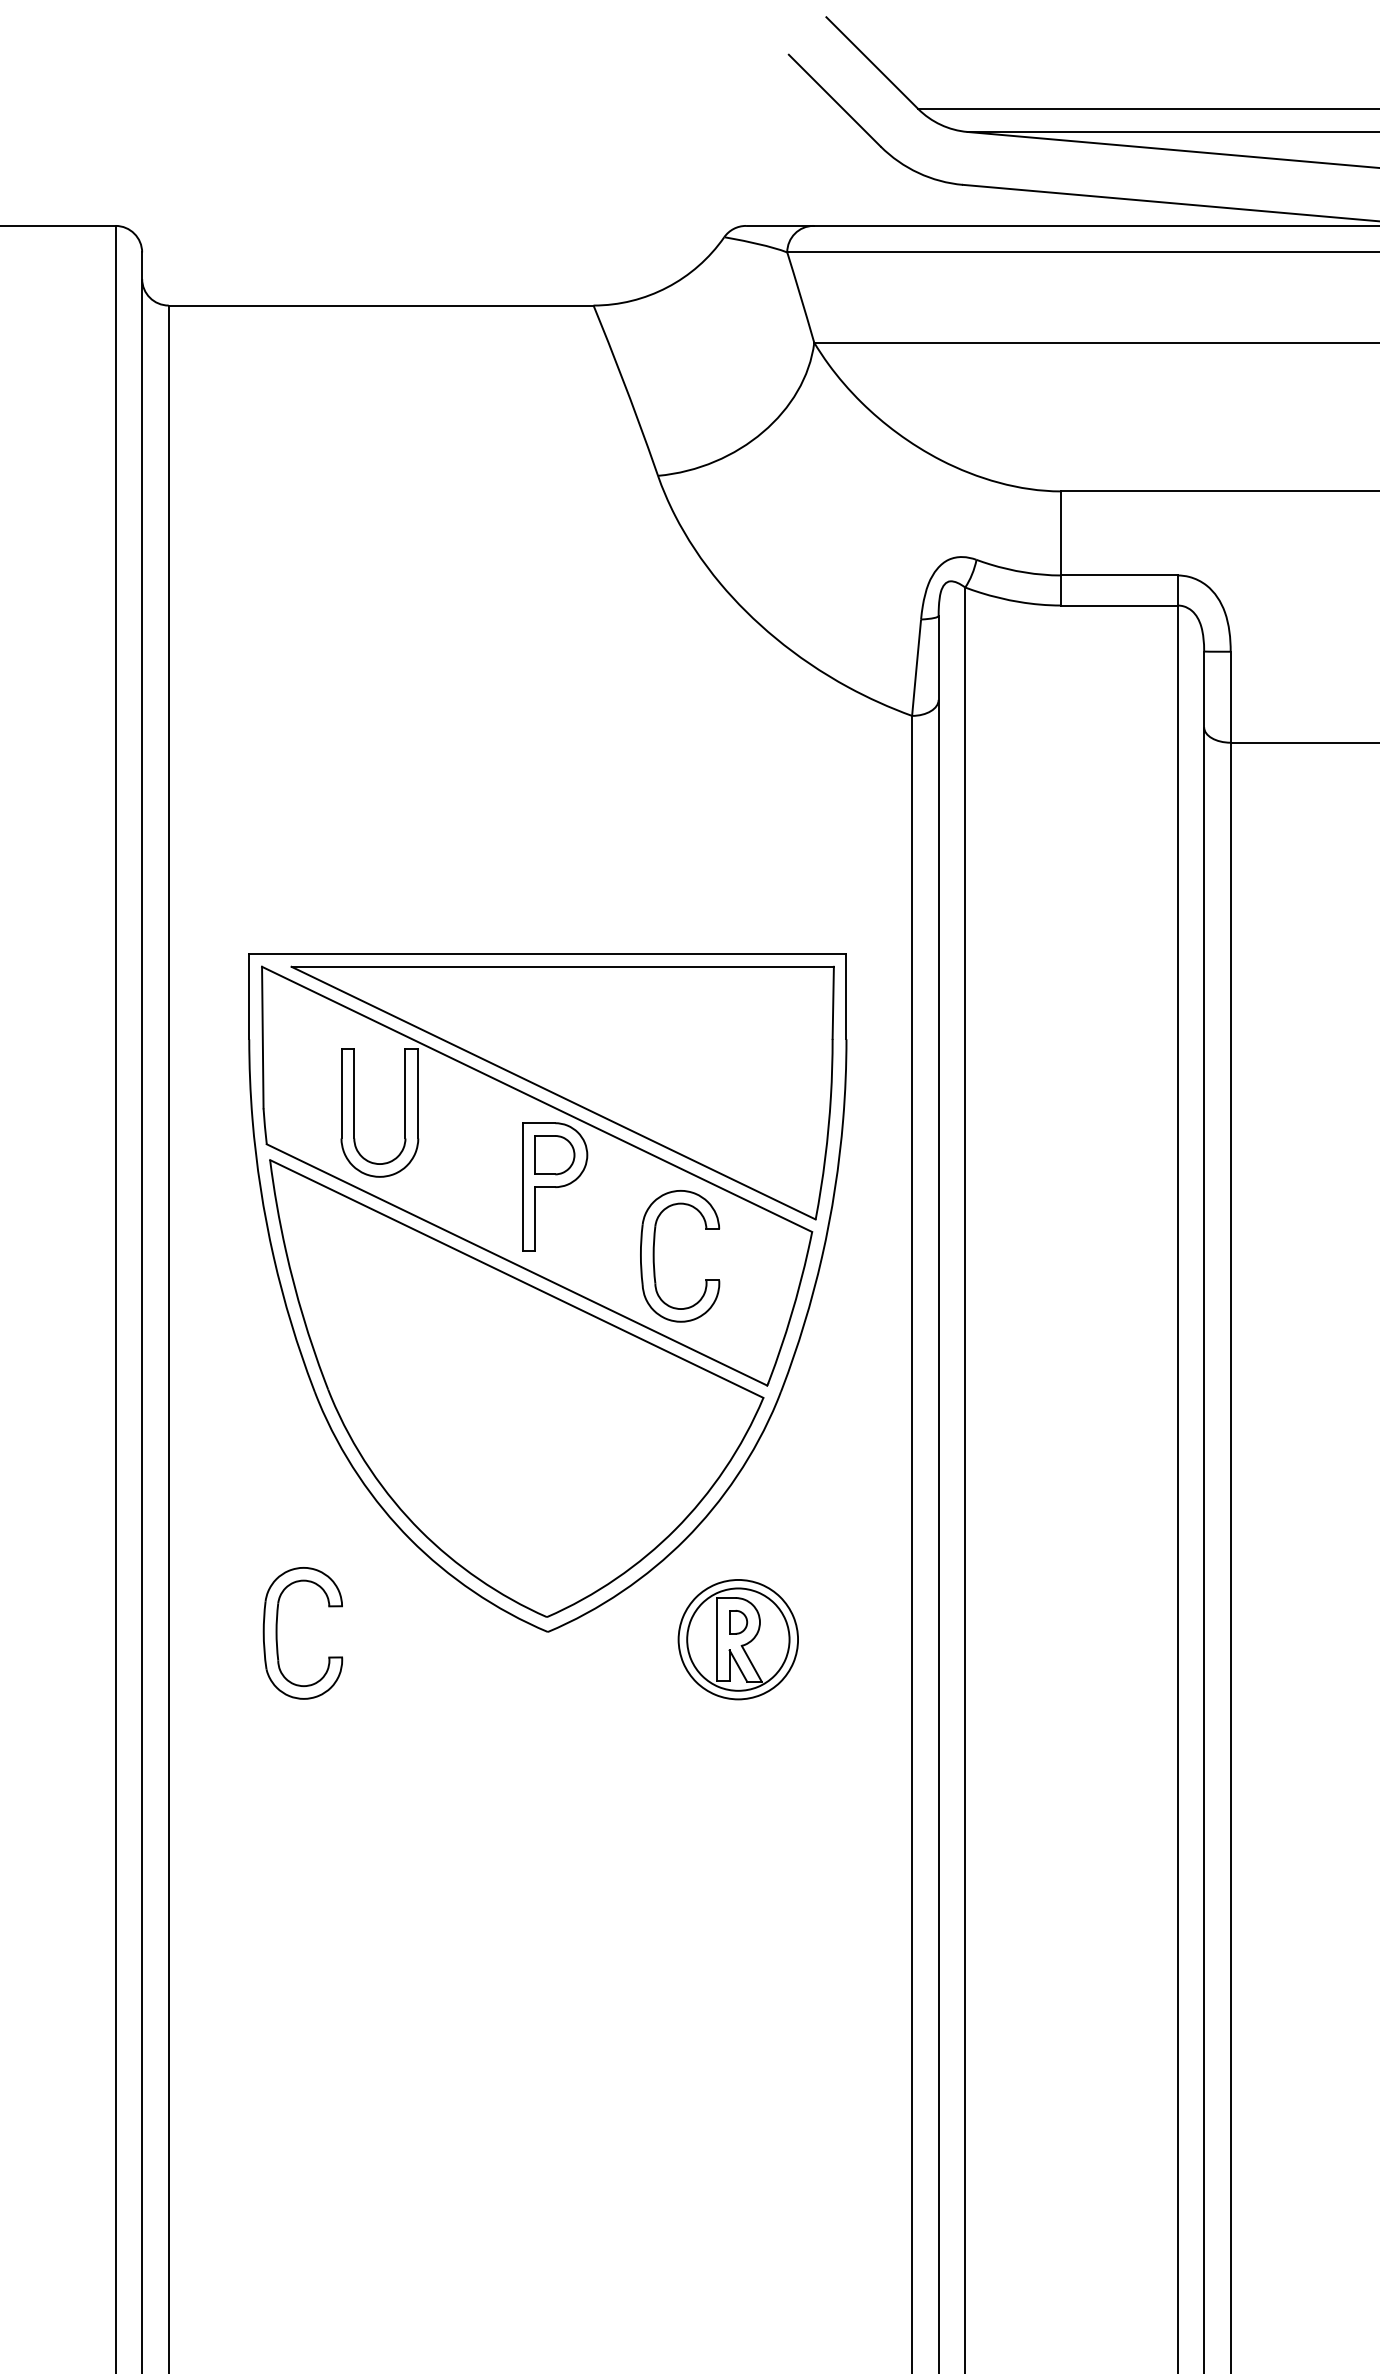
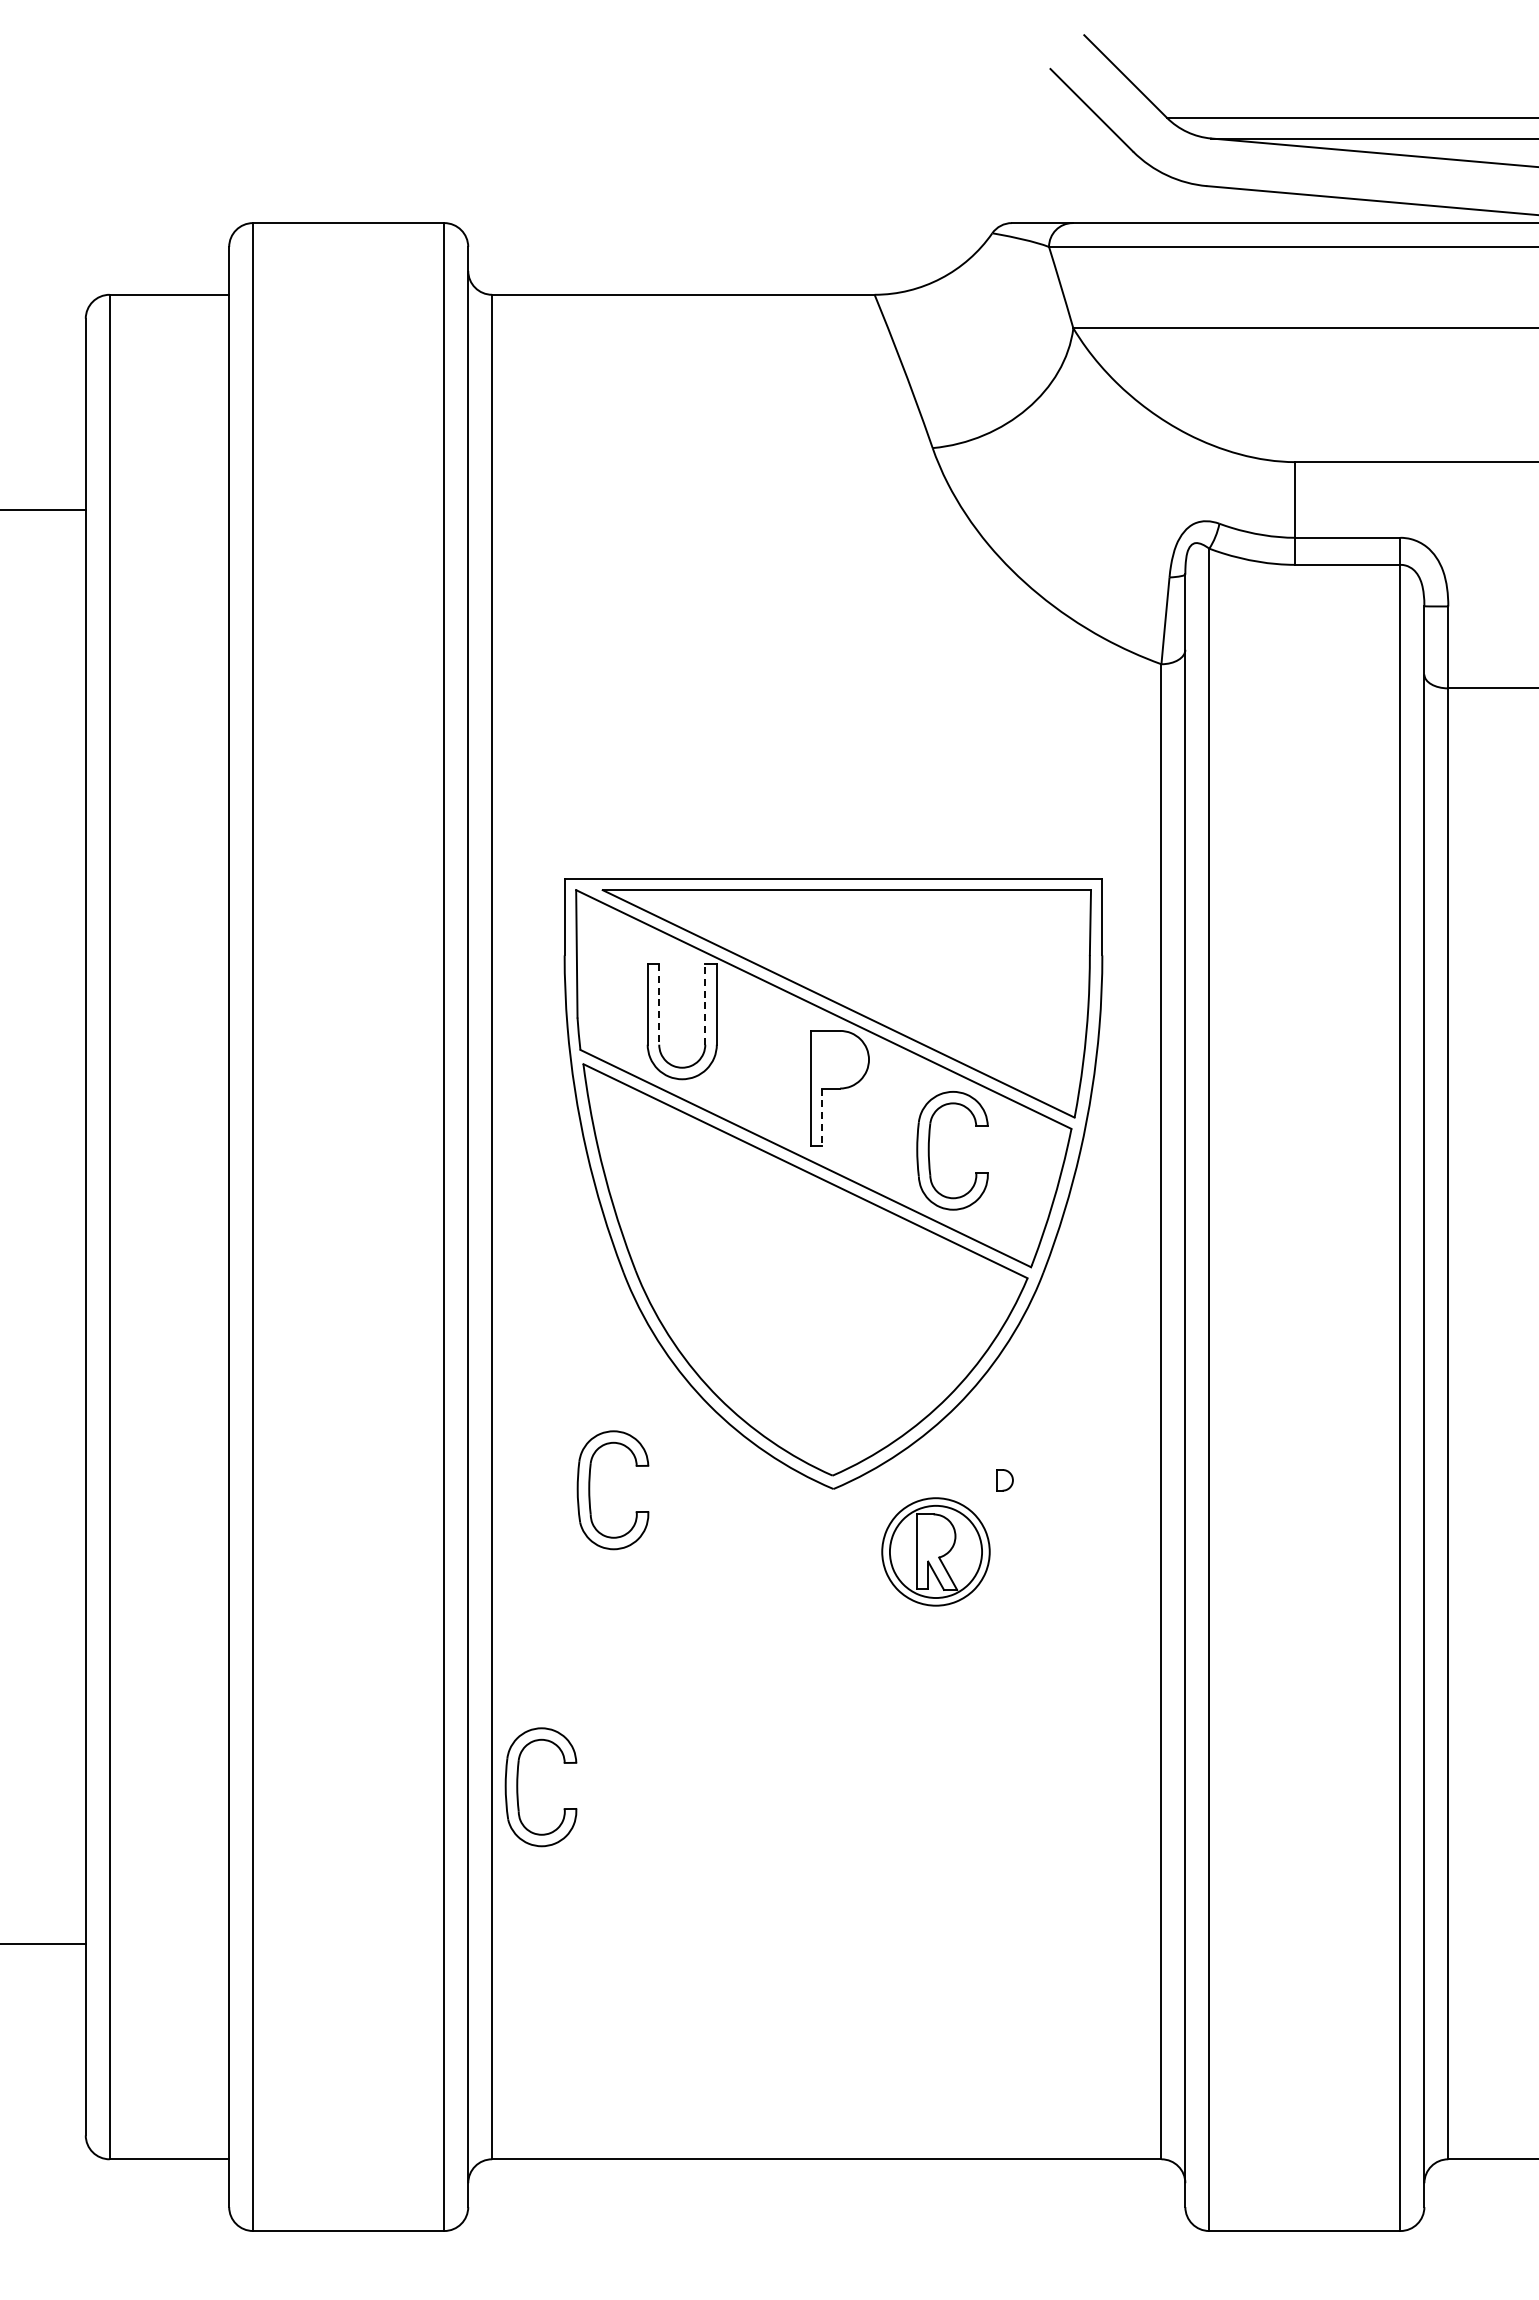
line: (405, 1092) -> (705, 1003), solid -> dashed
line: (354, 1093) -> (659, 1004), solid -> dashed
part: (554, 1154) -> (839, 1059), removed
line: (535, 1219) -> (822, 1117), solid -> dashed
part: (737, 1639) -> (935, 1551), moved
part: (197, 1963) -> (518, 1787), added

